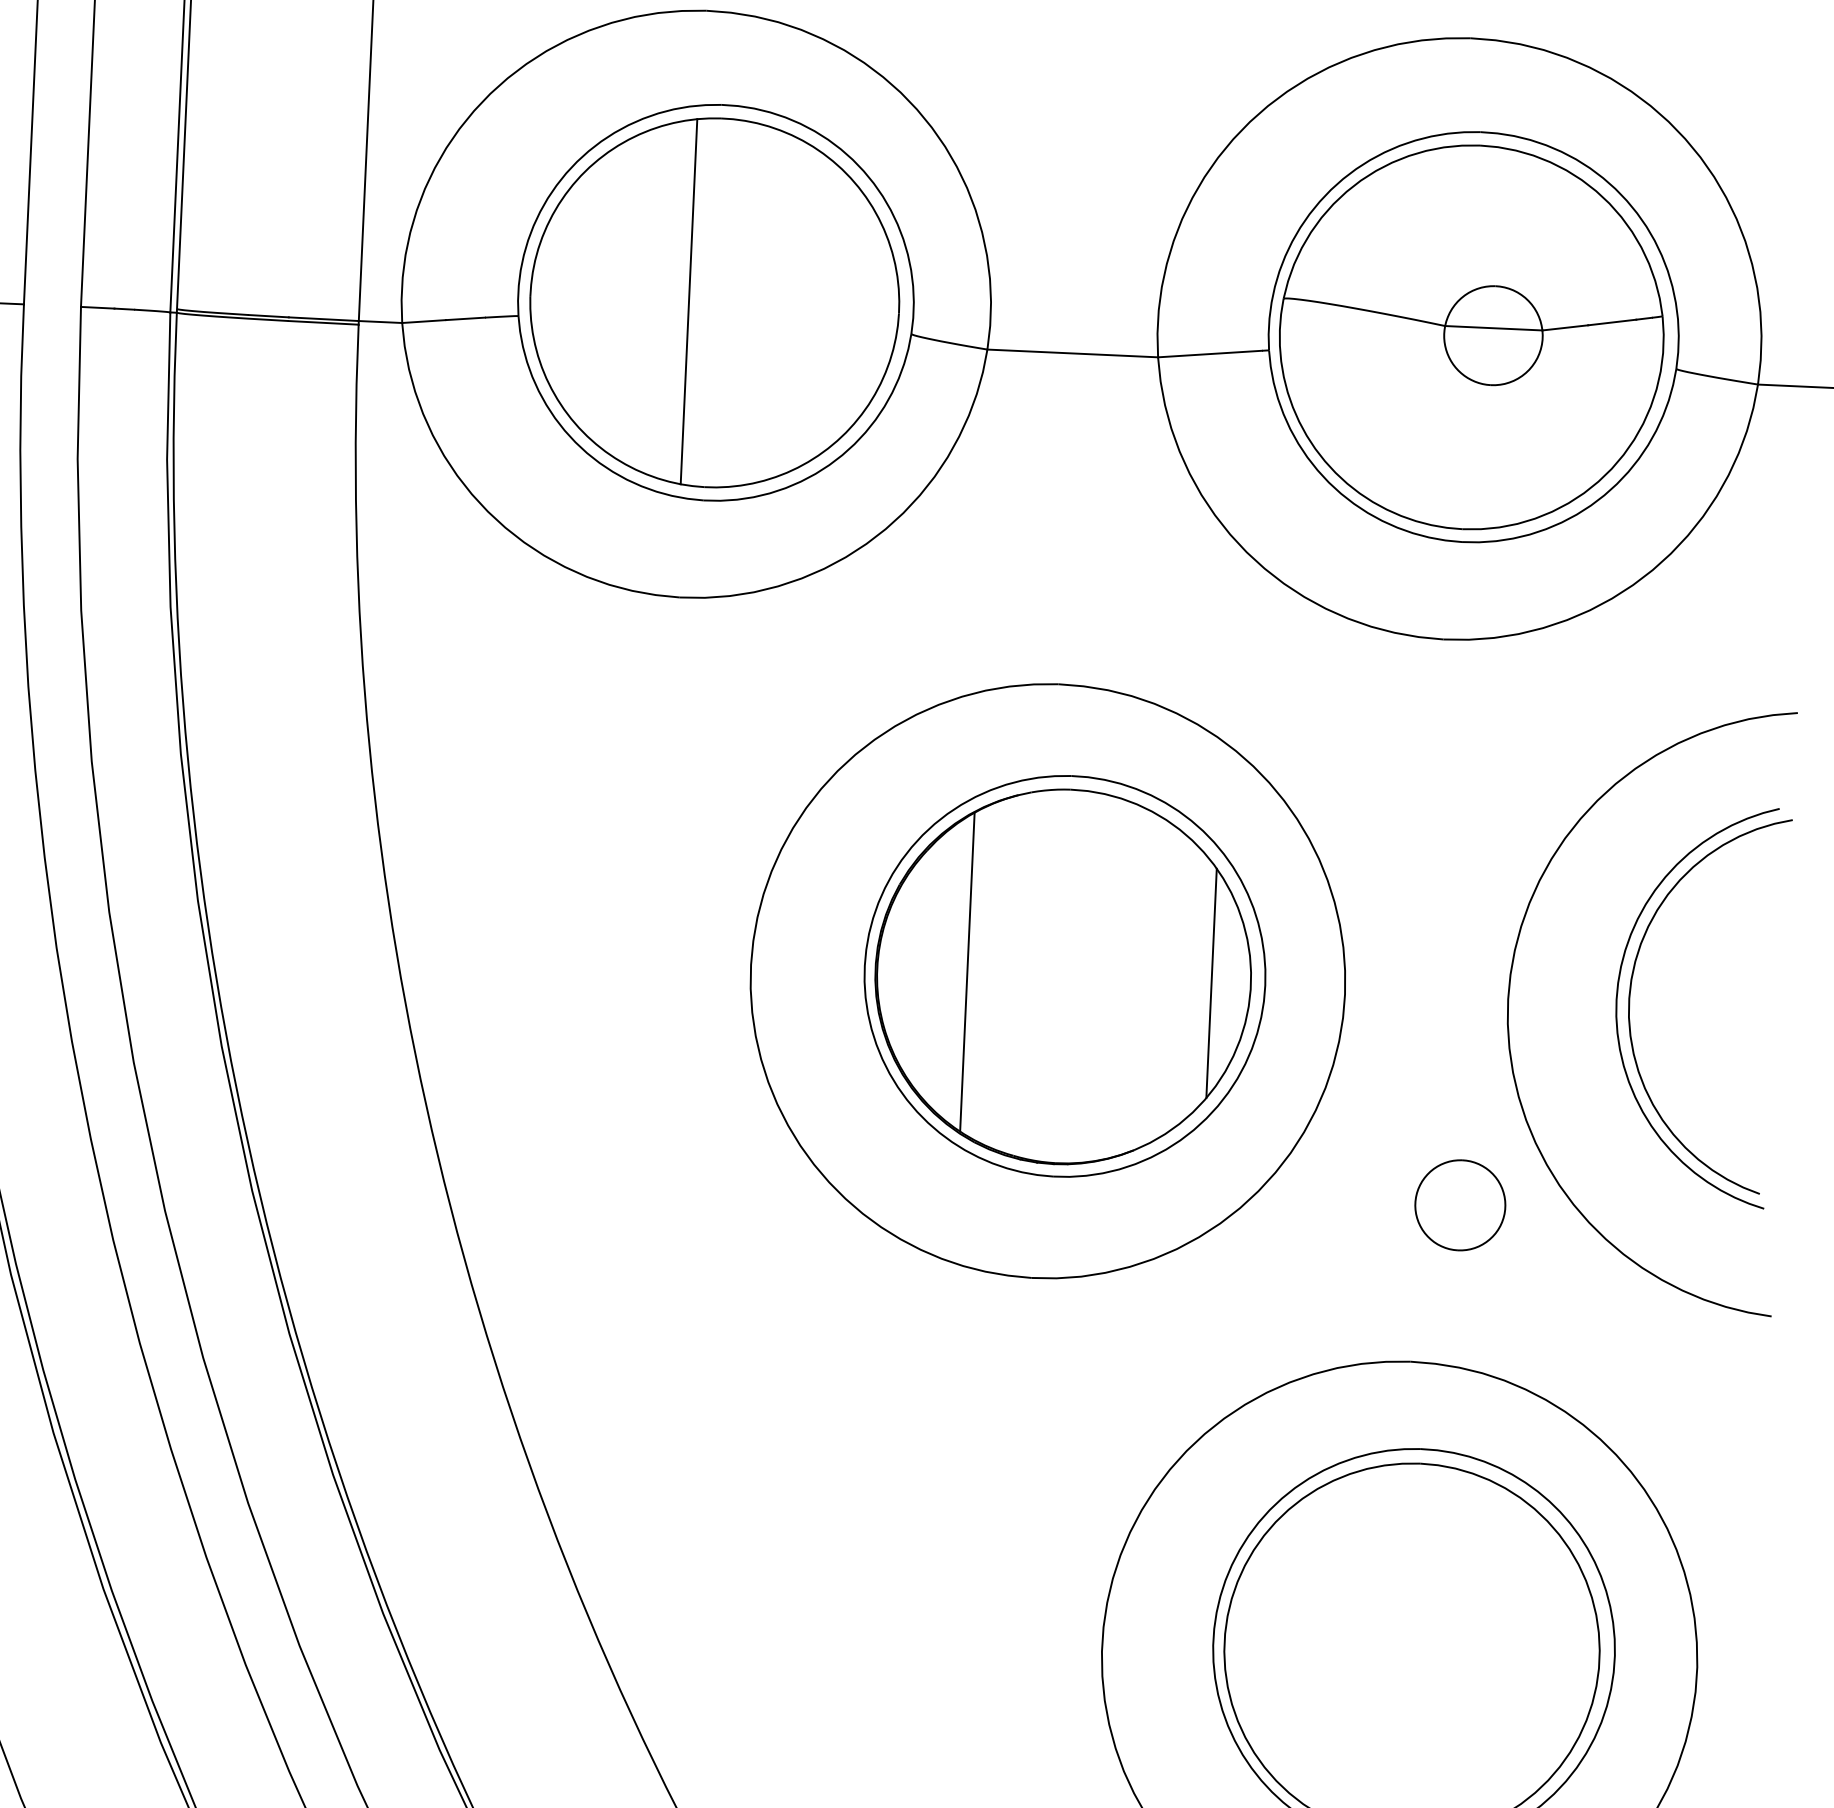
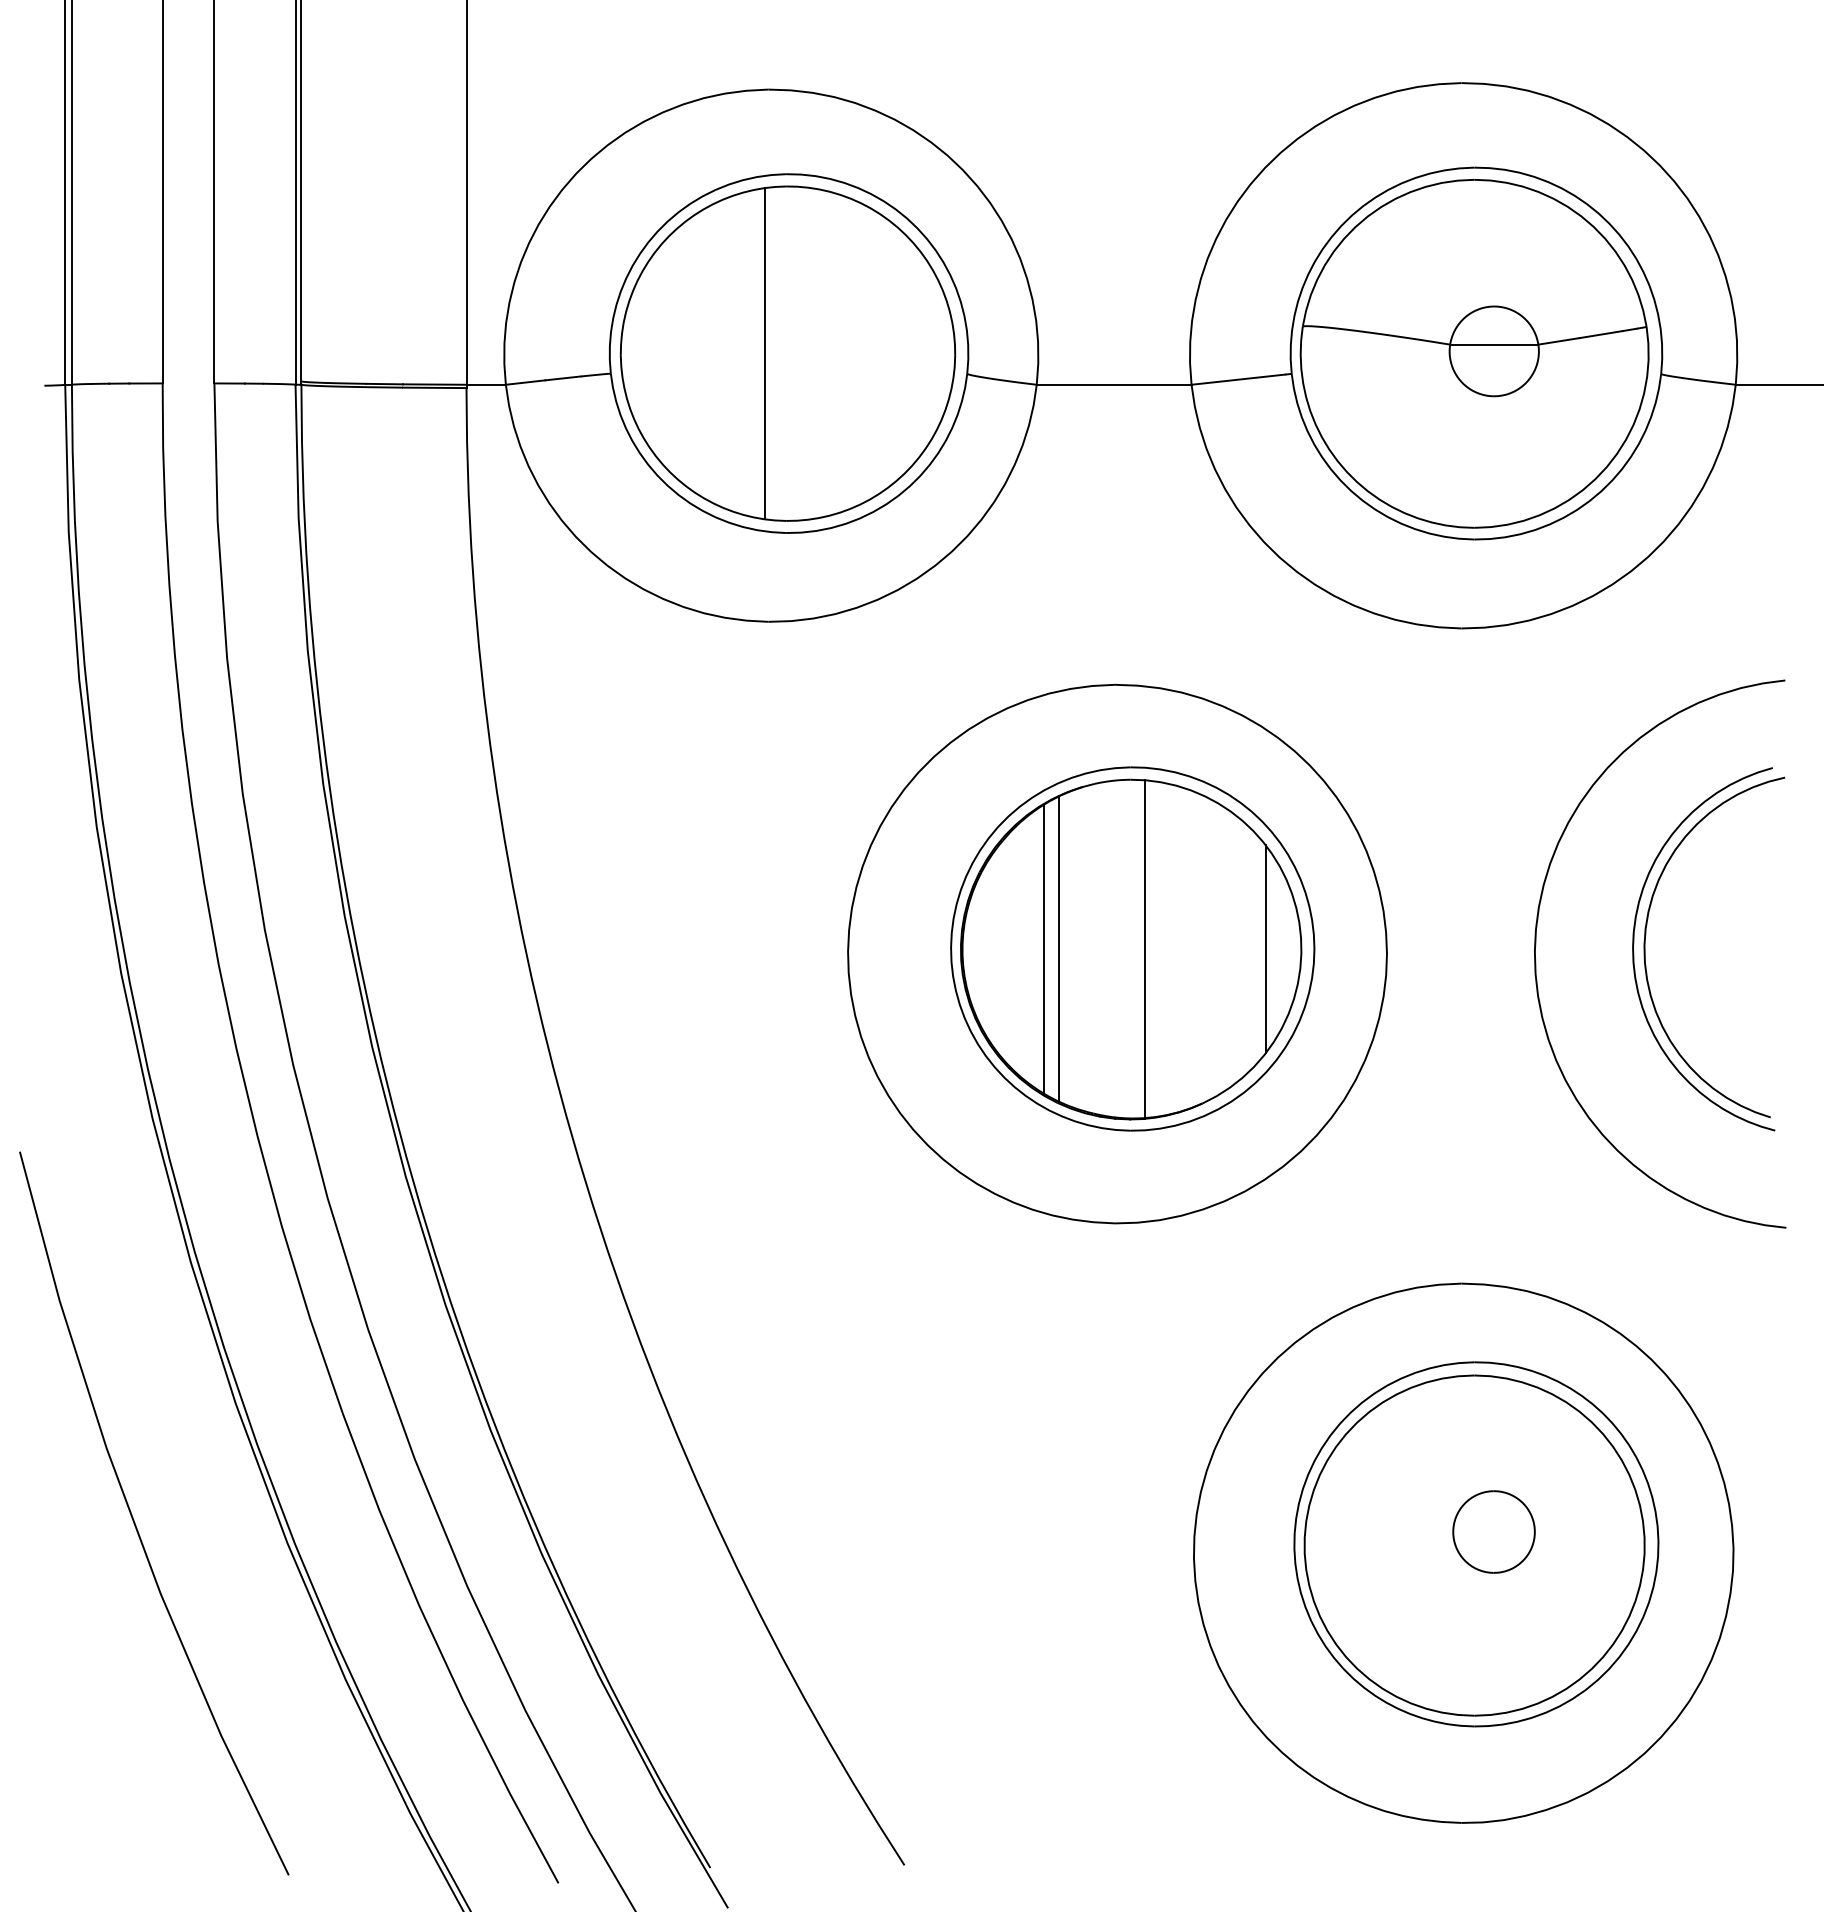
line: (984, 972) -> (1059, 948), added
line: (1079, 976) -> (1145, 948), added
part: (1459, 1204) -> (1493, 1531), moved

